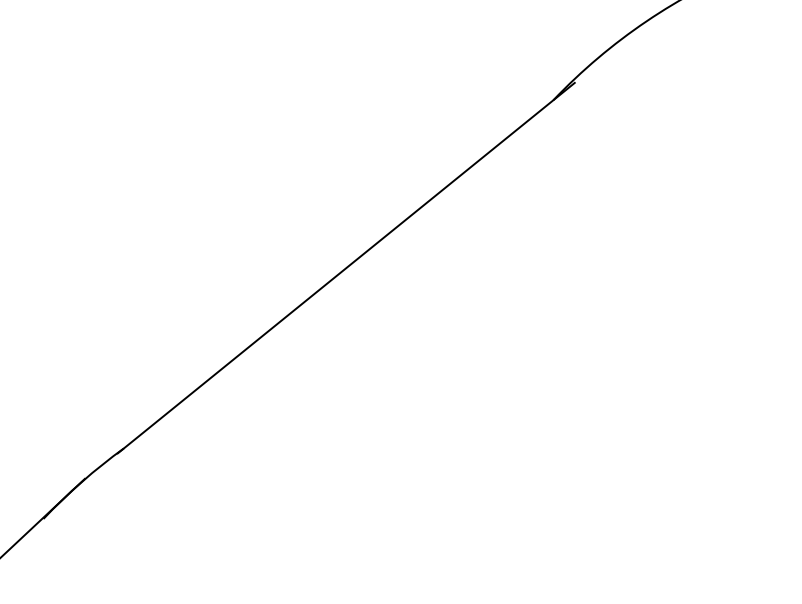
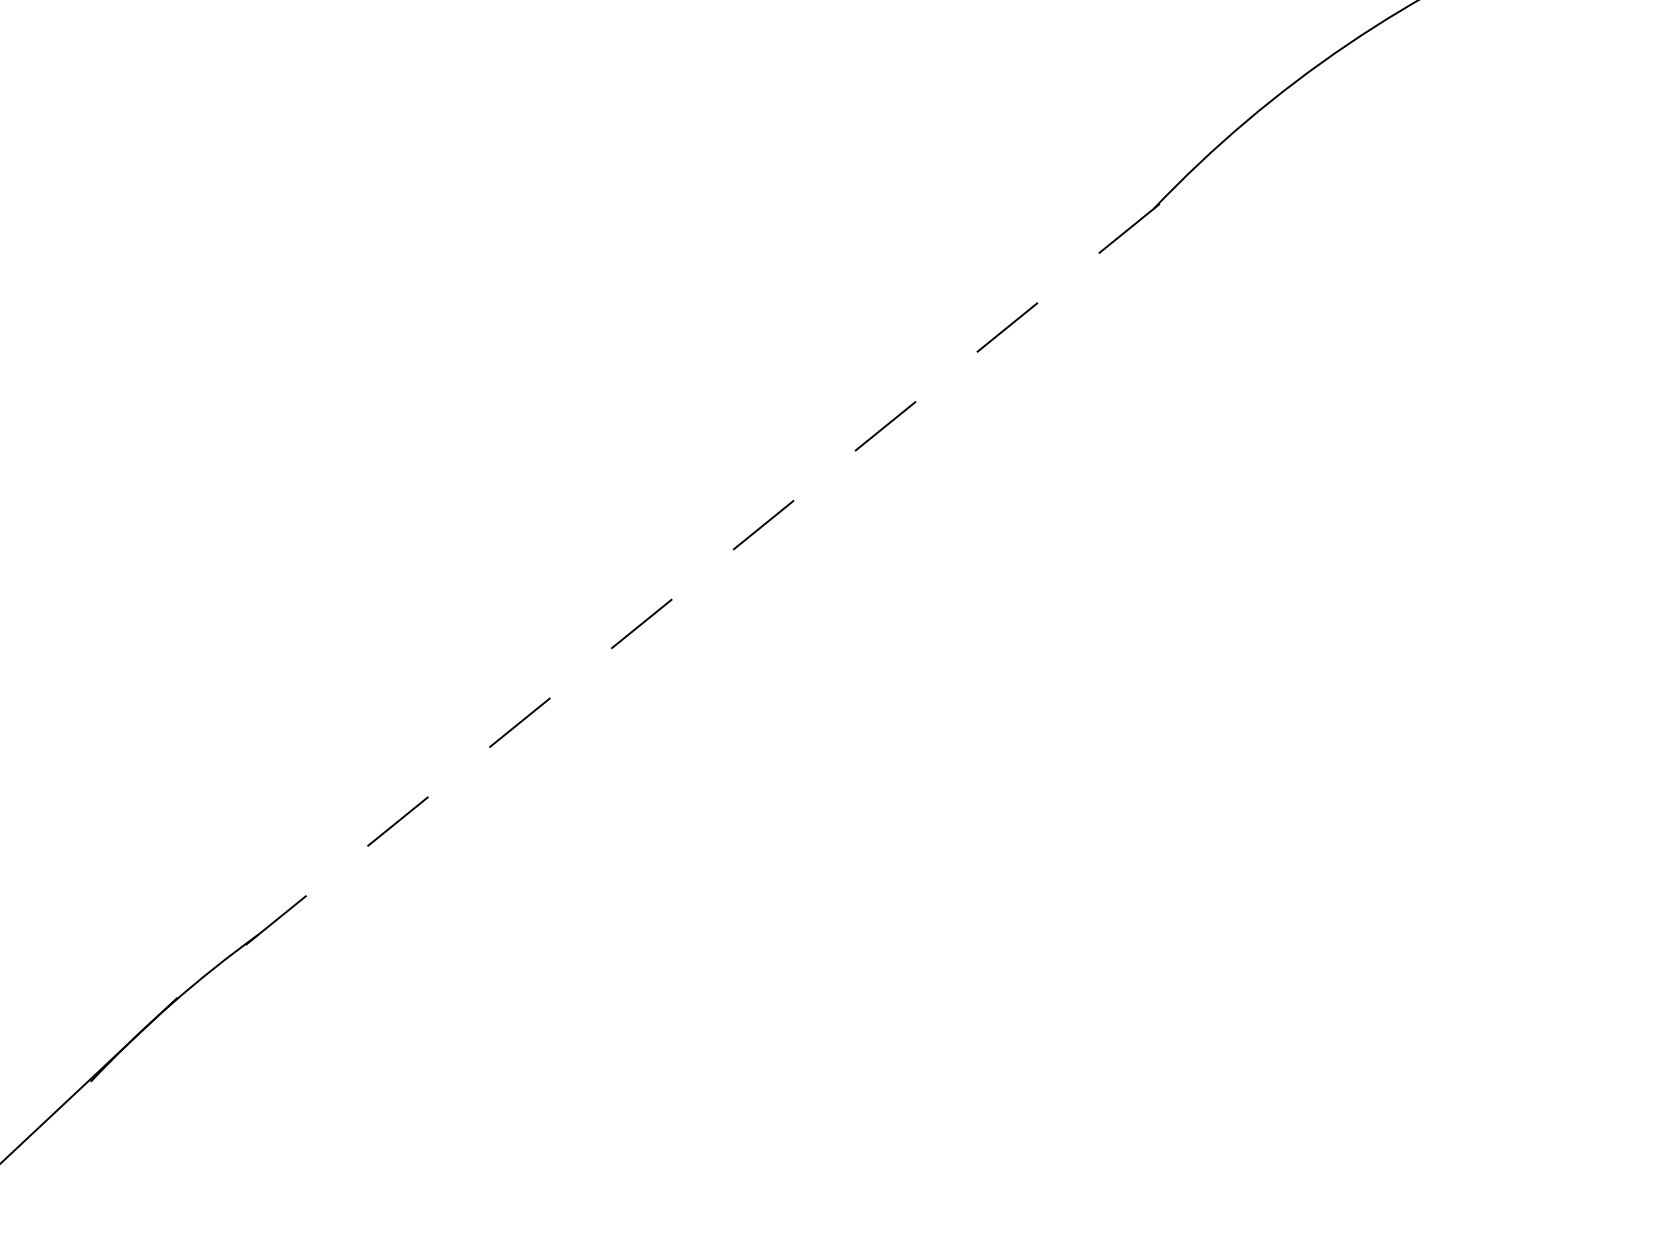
line: (346, 267) -> (722, 557), solid -> dashed

